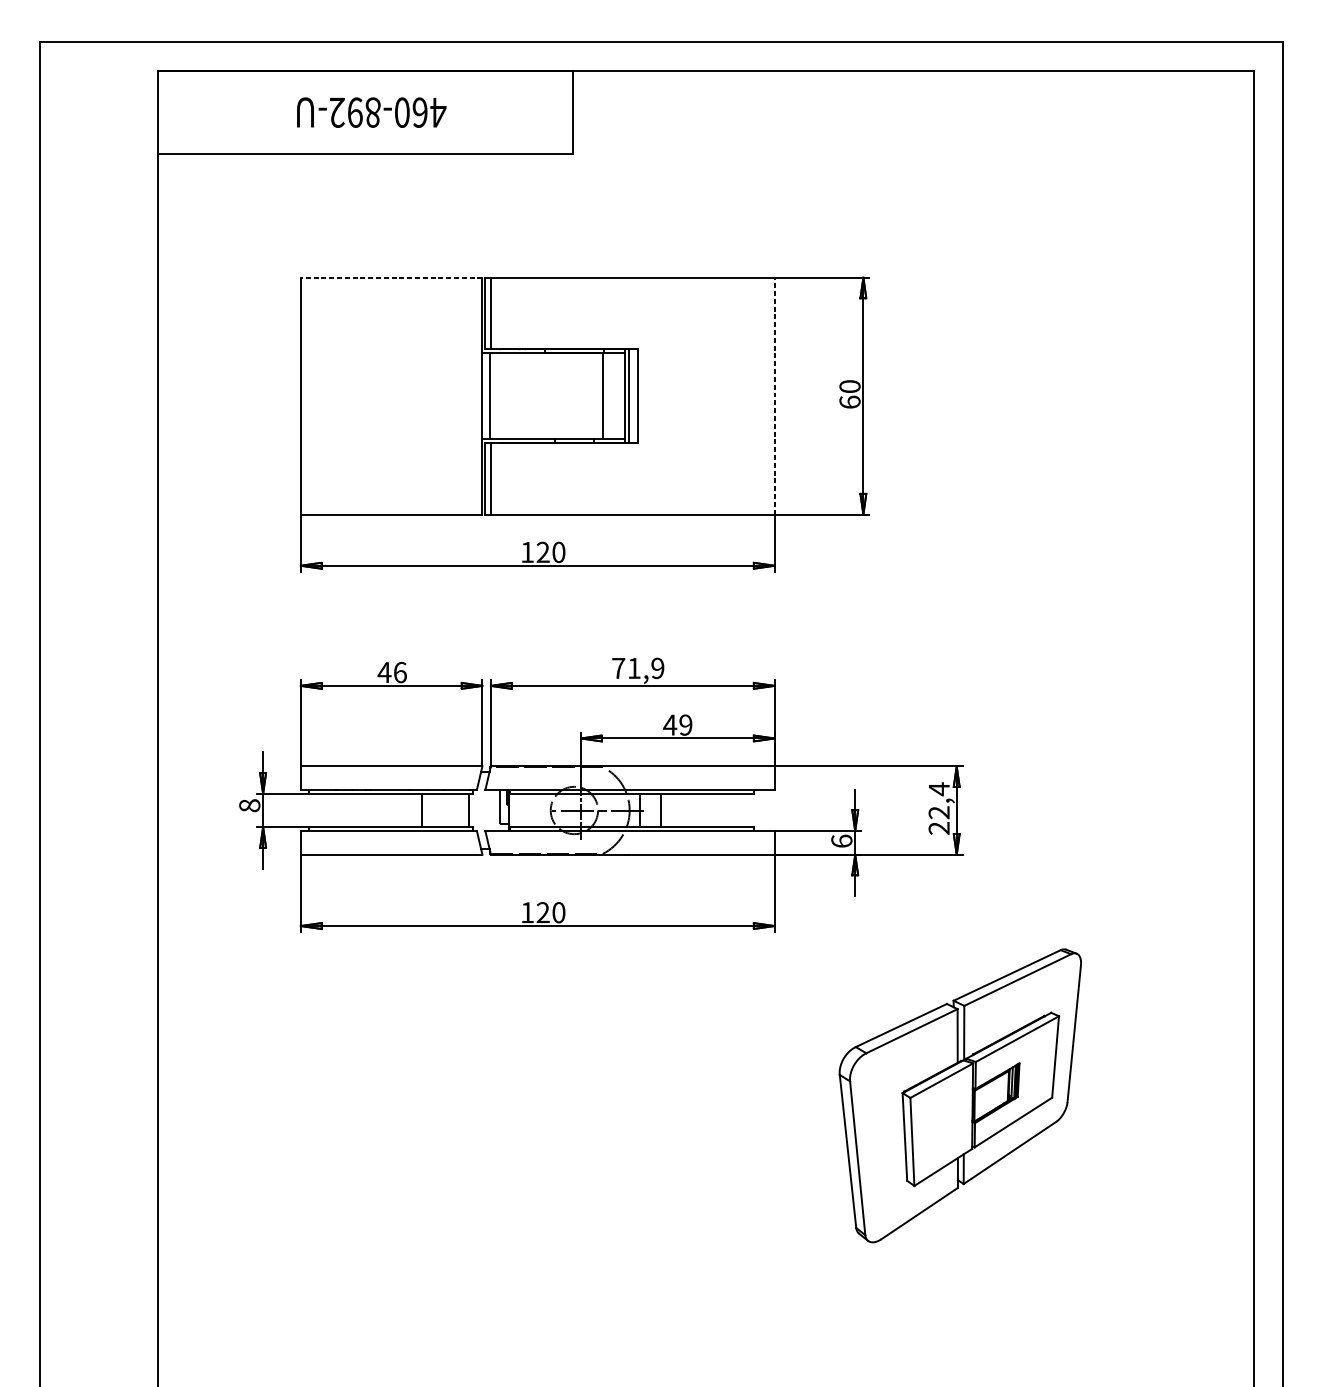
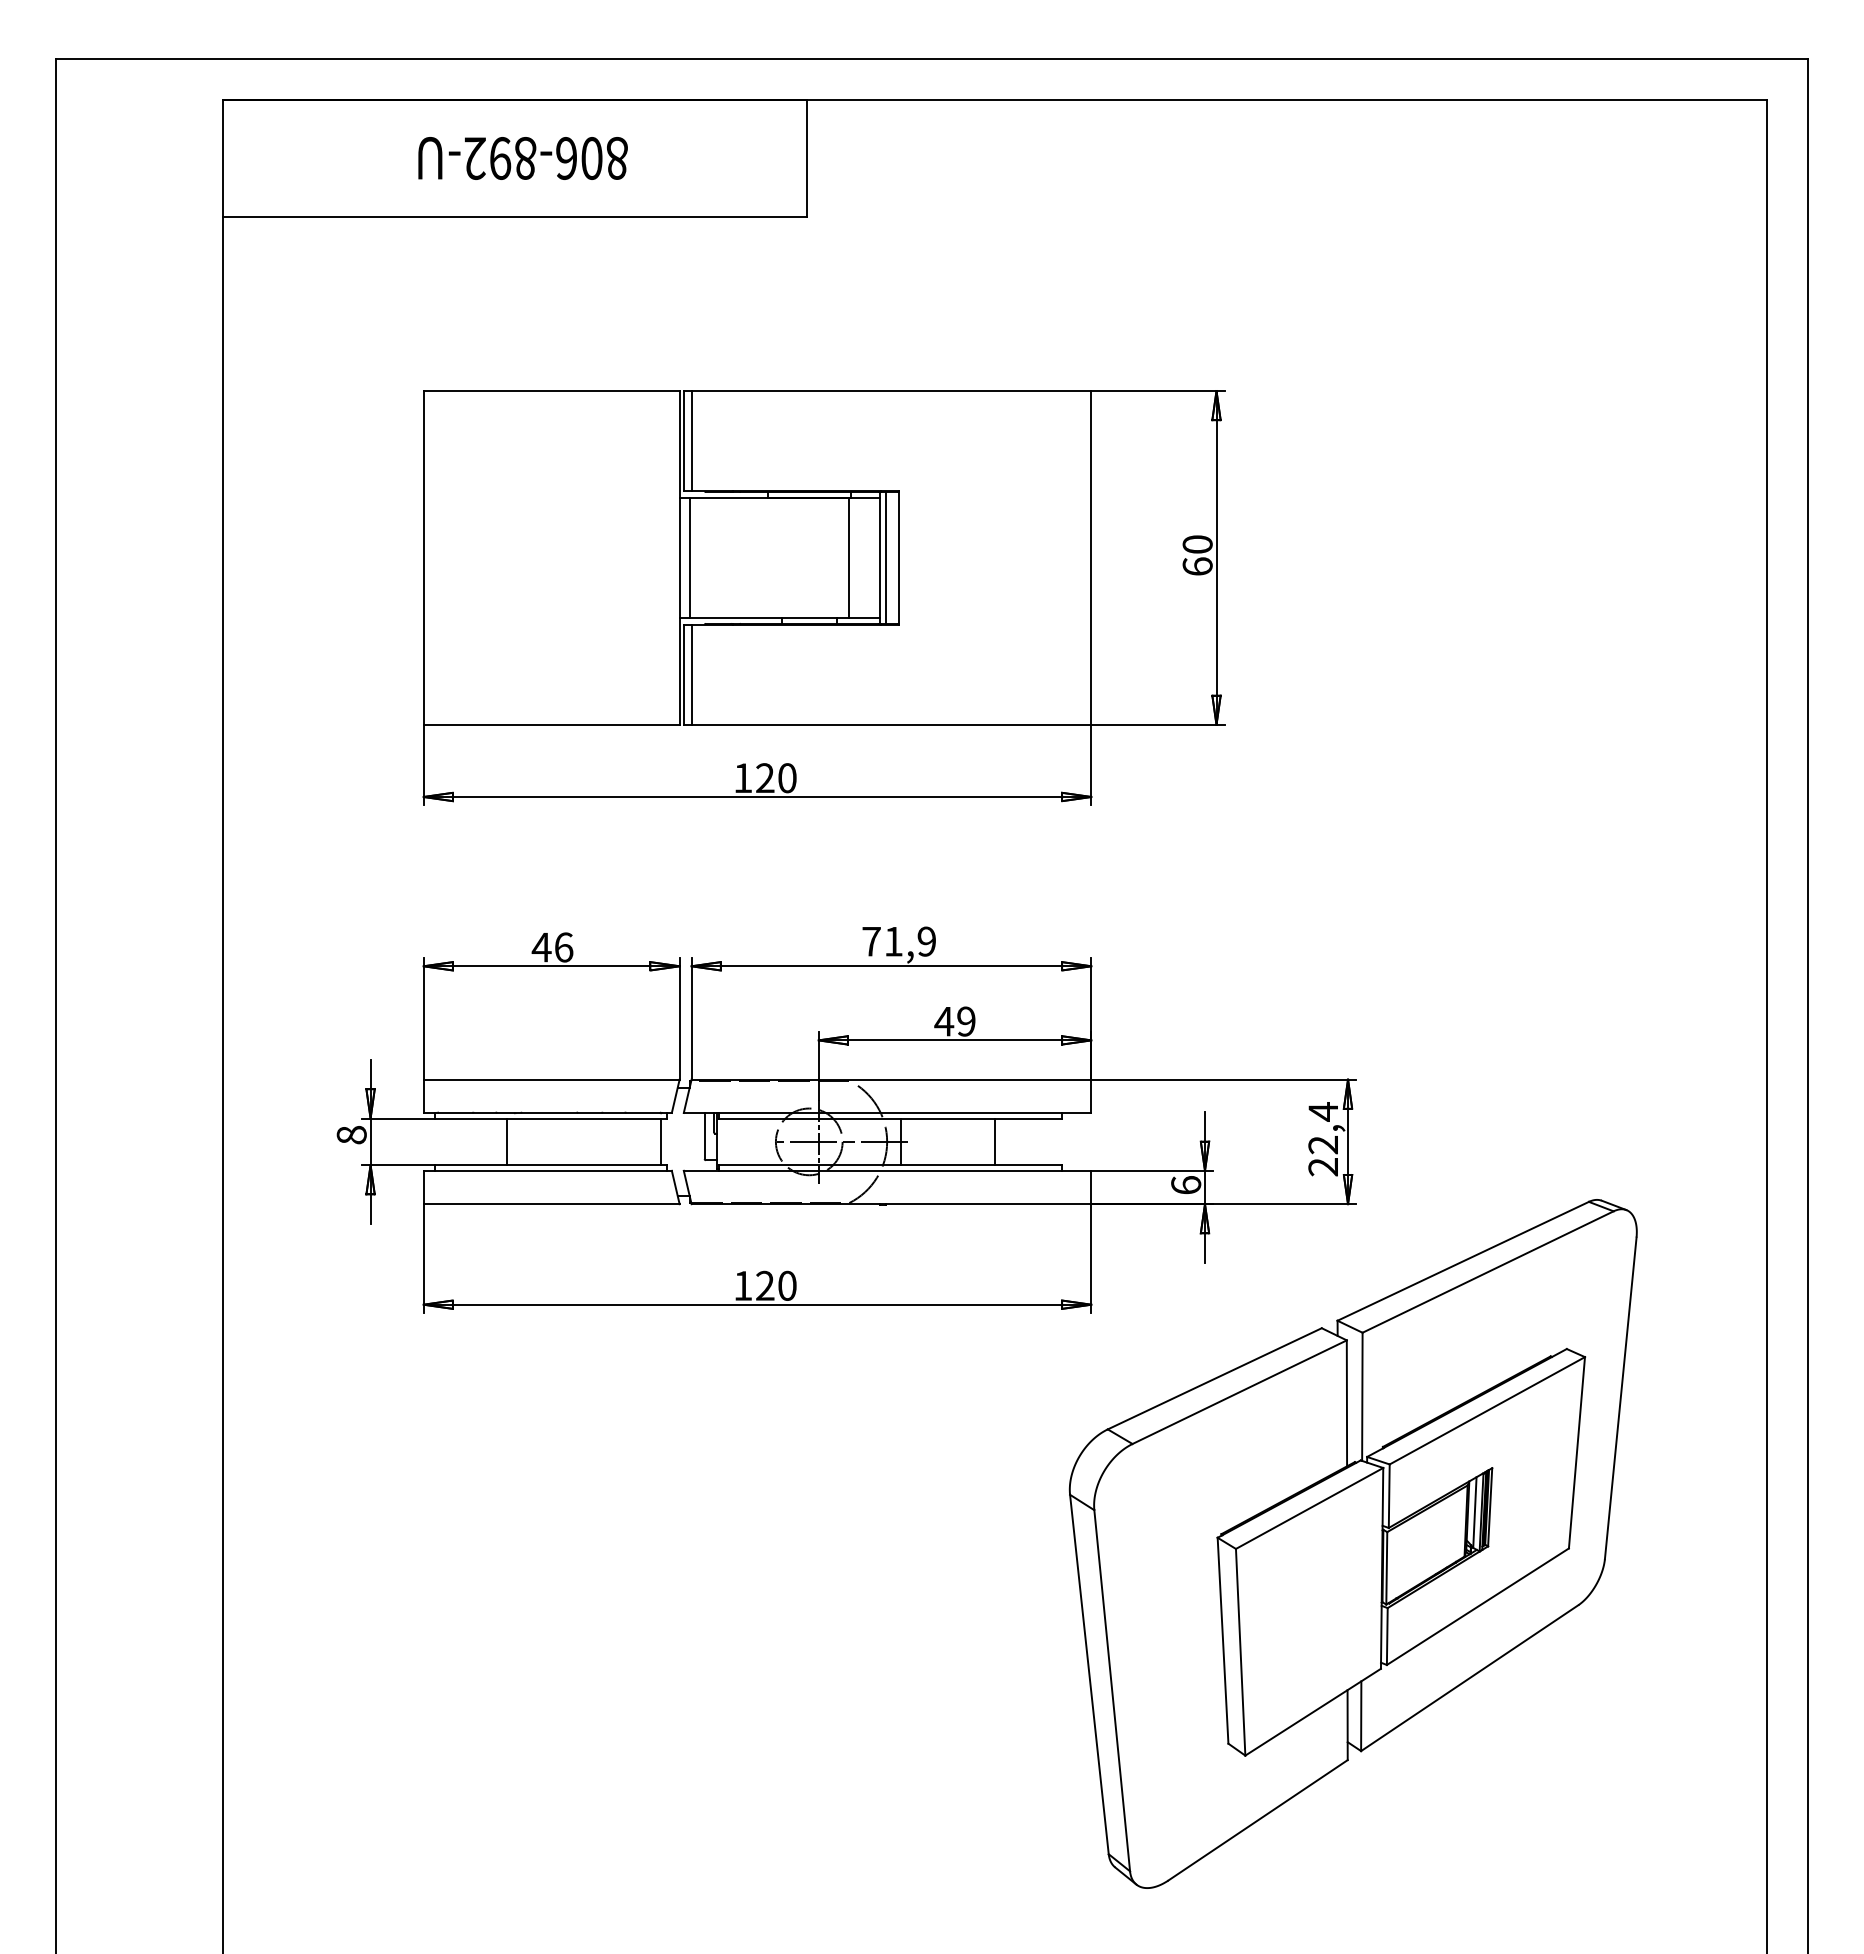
text: (420, 112) -> (592, 158), 460-892-U -> 806-892-U
line: (391, 278) -> (551, 391), dashed -> solid
line: (774, 395) -> (1091, 557), dashed -> solid
line: (422, 810) -> (507, 1141), moved
line: (661, 810) -> (995, 1141), moved
part: (959, 1095) -> (1352, 1543), size x1.67

